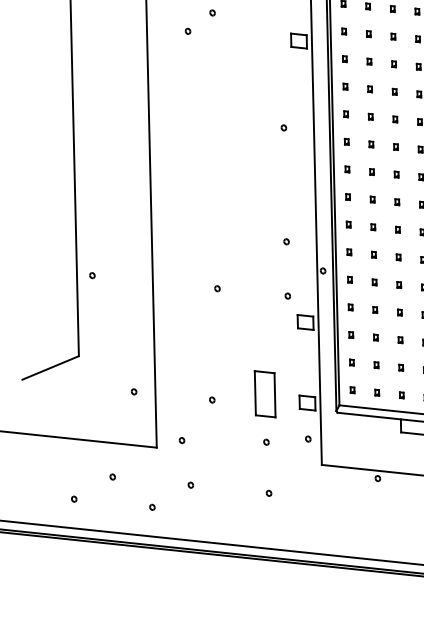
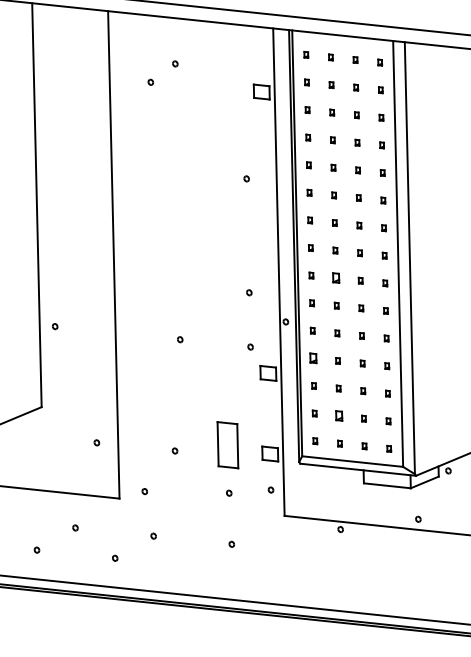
part: (372, 227) -> (335, 278), size x1.6
part: (350, 307) -> (313, 358), size x1.6
part: (376, 365) -> (339, 416), size x1.6

